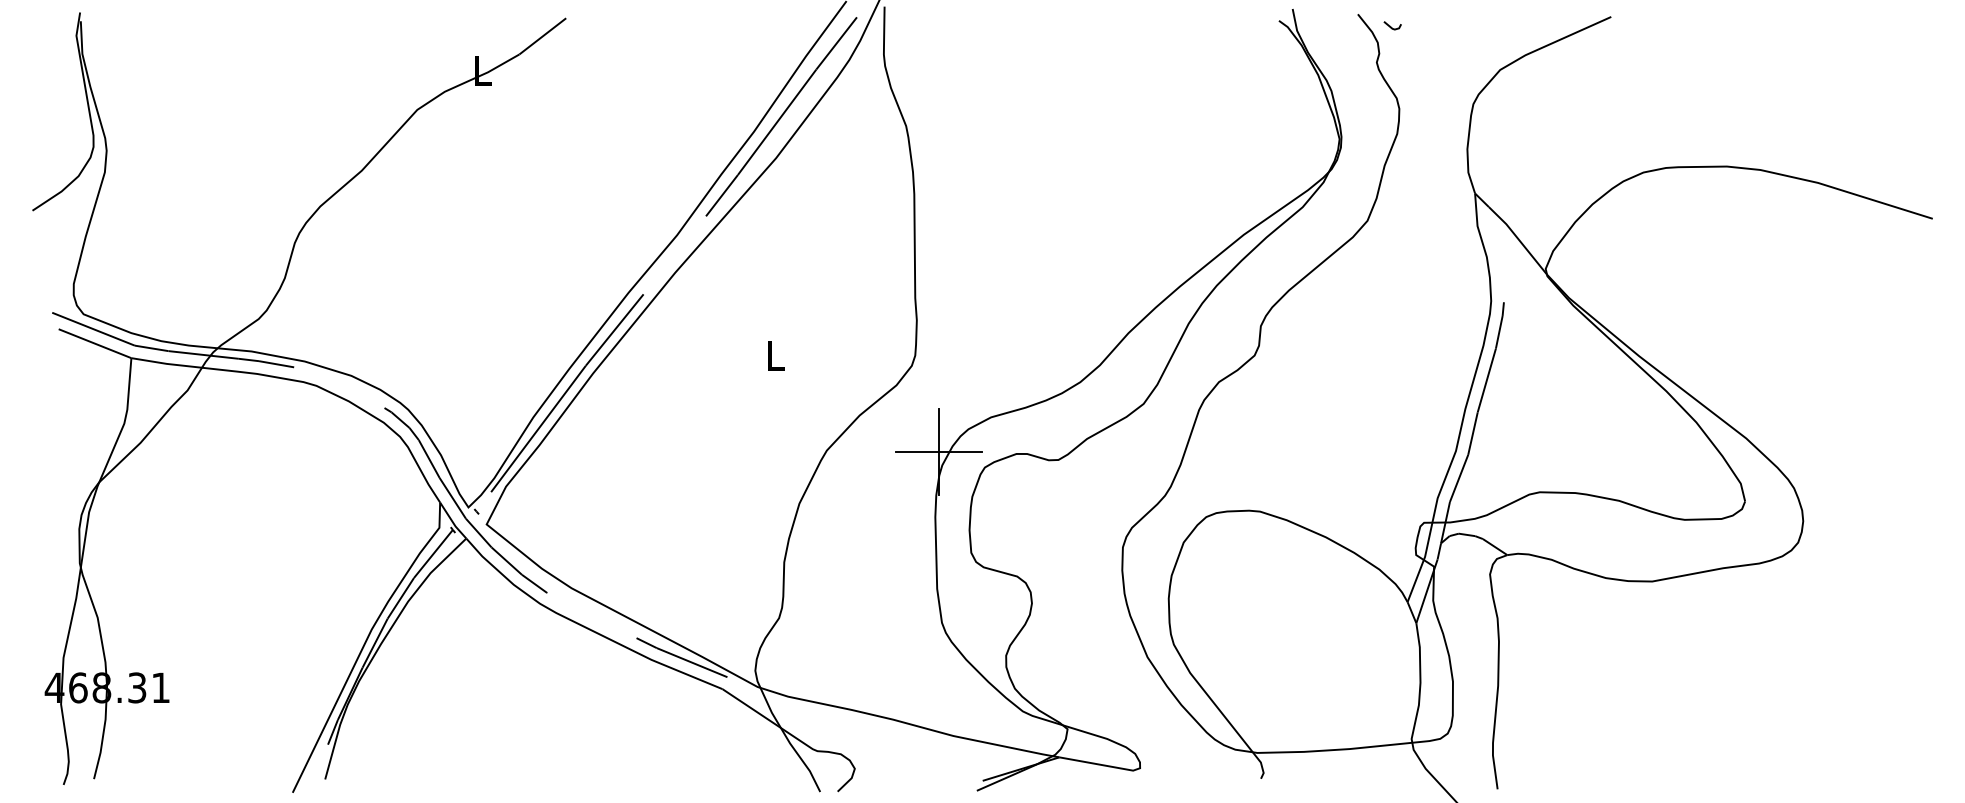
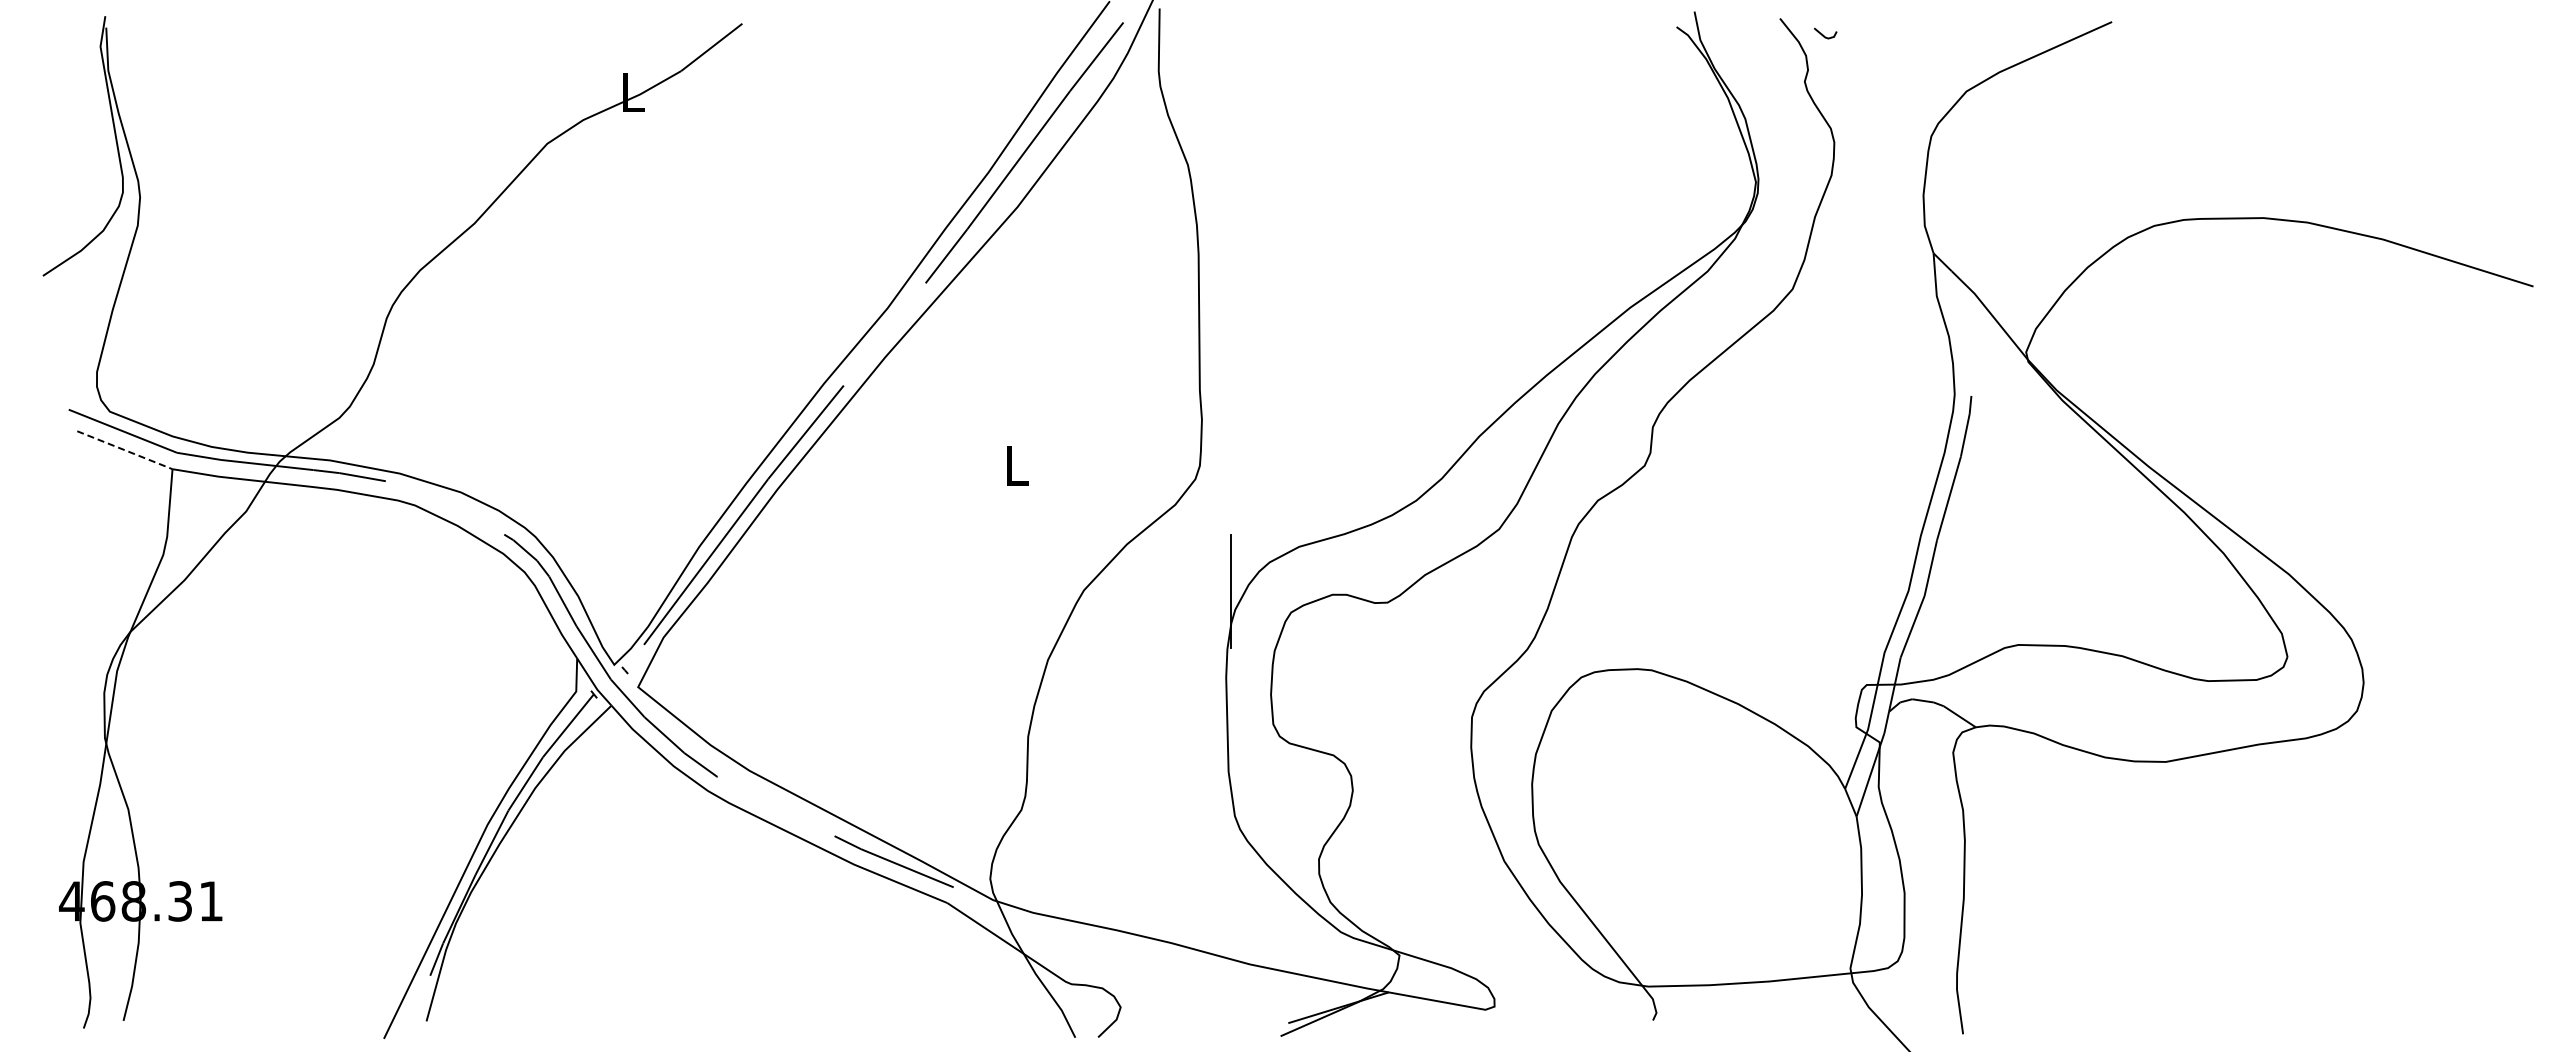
line: (95, 343) -> (125, 450), solid -> dashed
line: (938, 451) -> (1230, 591), removed

